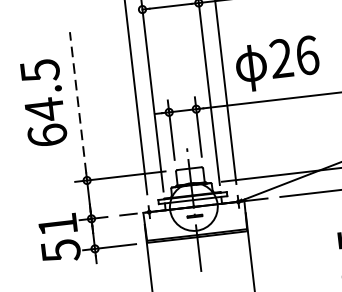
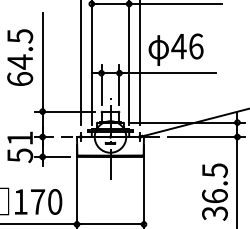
text: (280, 58) -> (178, 46), 26 -> 46
line: (77, 103) -> (42, 60), dashed -> solid

